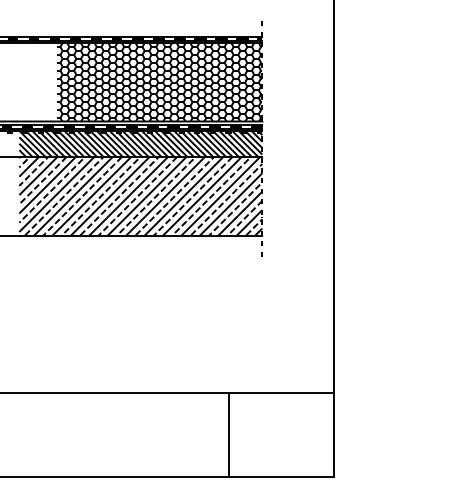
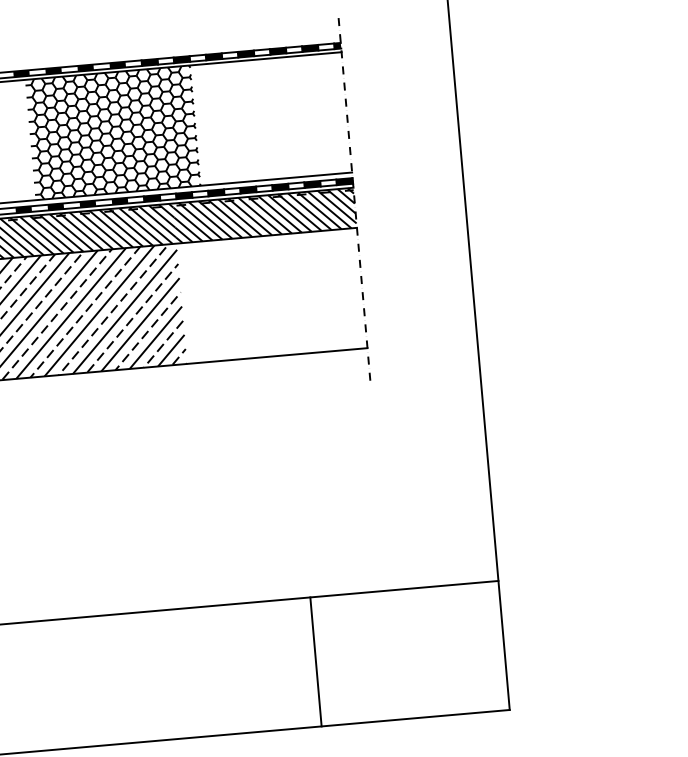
hatch: (213, 82) -> (271, 119), removed
hatch: (203, 196) -> (271, 295), removed
line: (229, 434) -> (316, 661), moved

